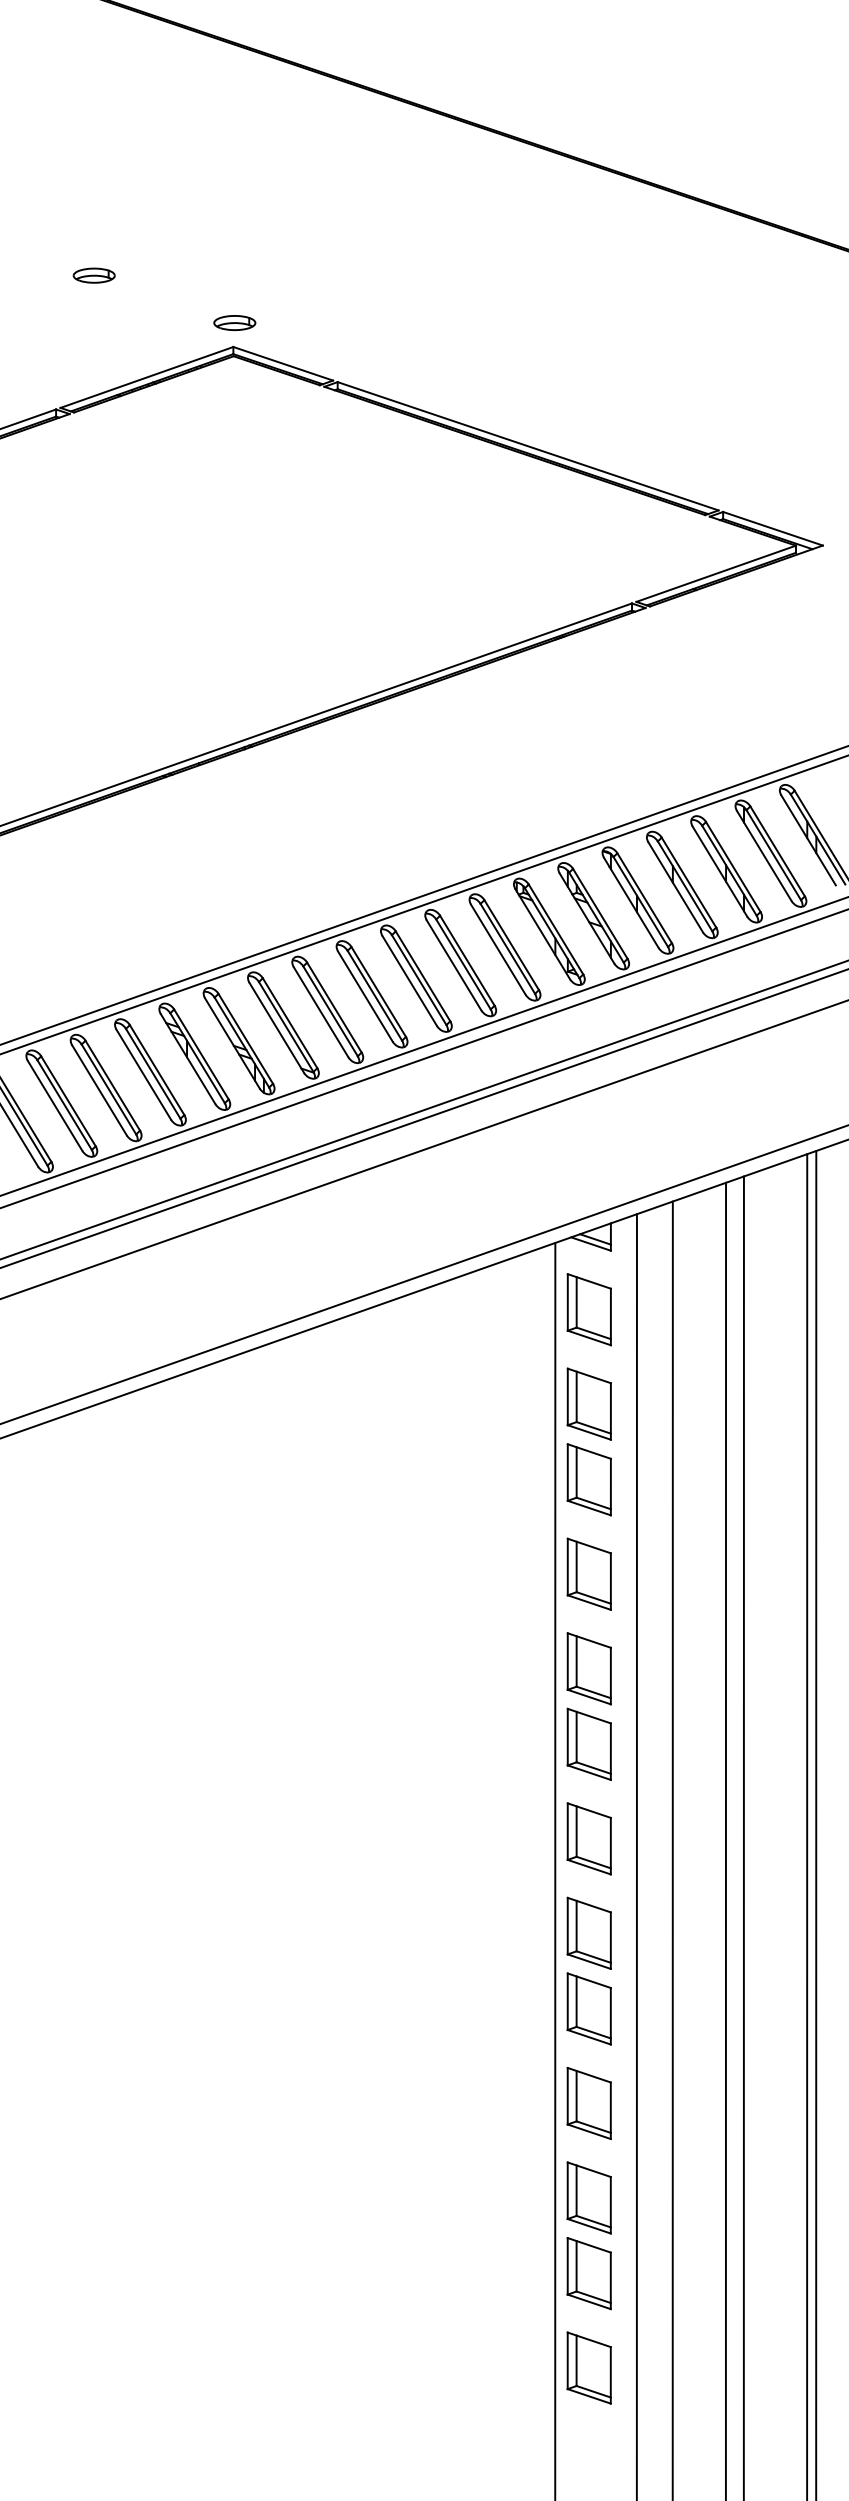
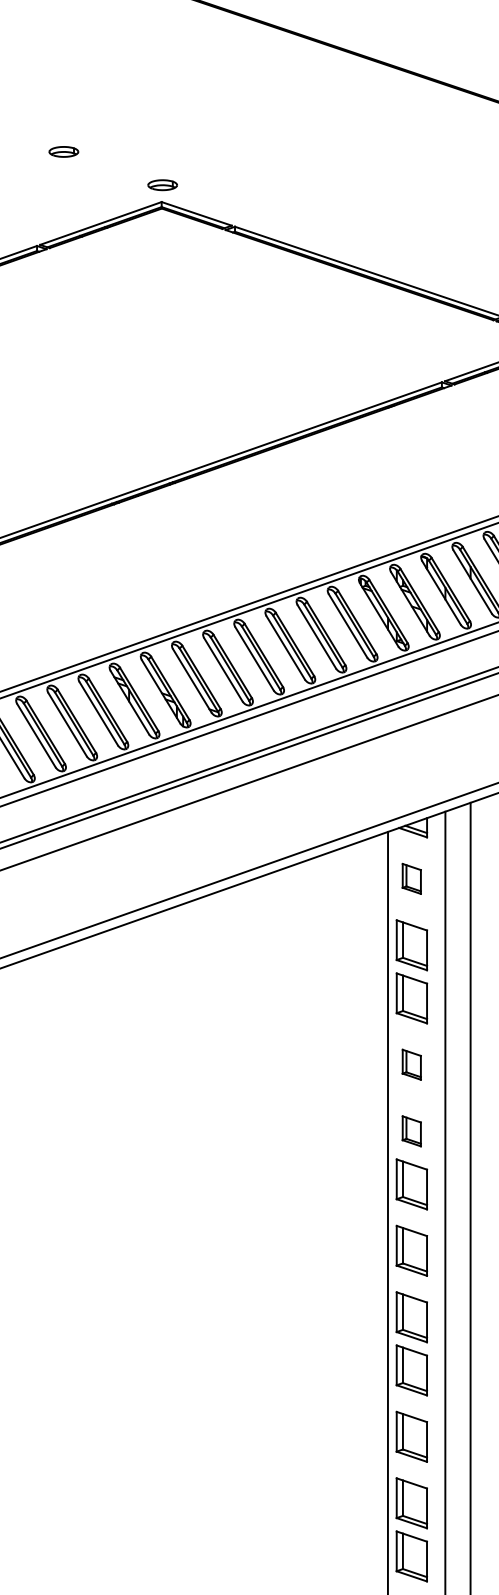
part: (588, 1309) -> (411, 878), size x0.6
part: (588, 1573) -> (411, 1064), size x0.6
part: (588, 1668) -> (411, 1131), size x0.6

